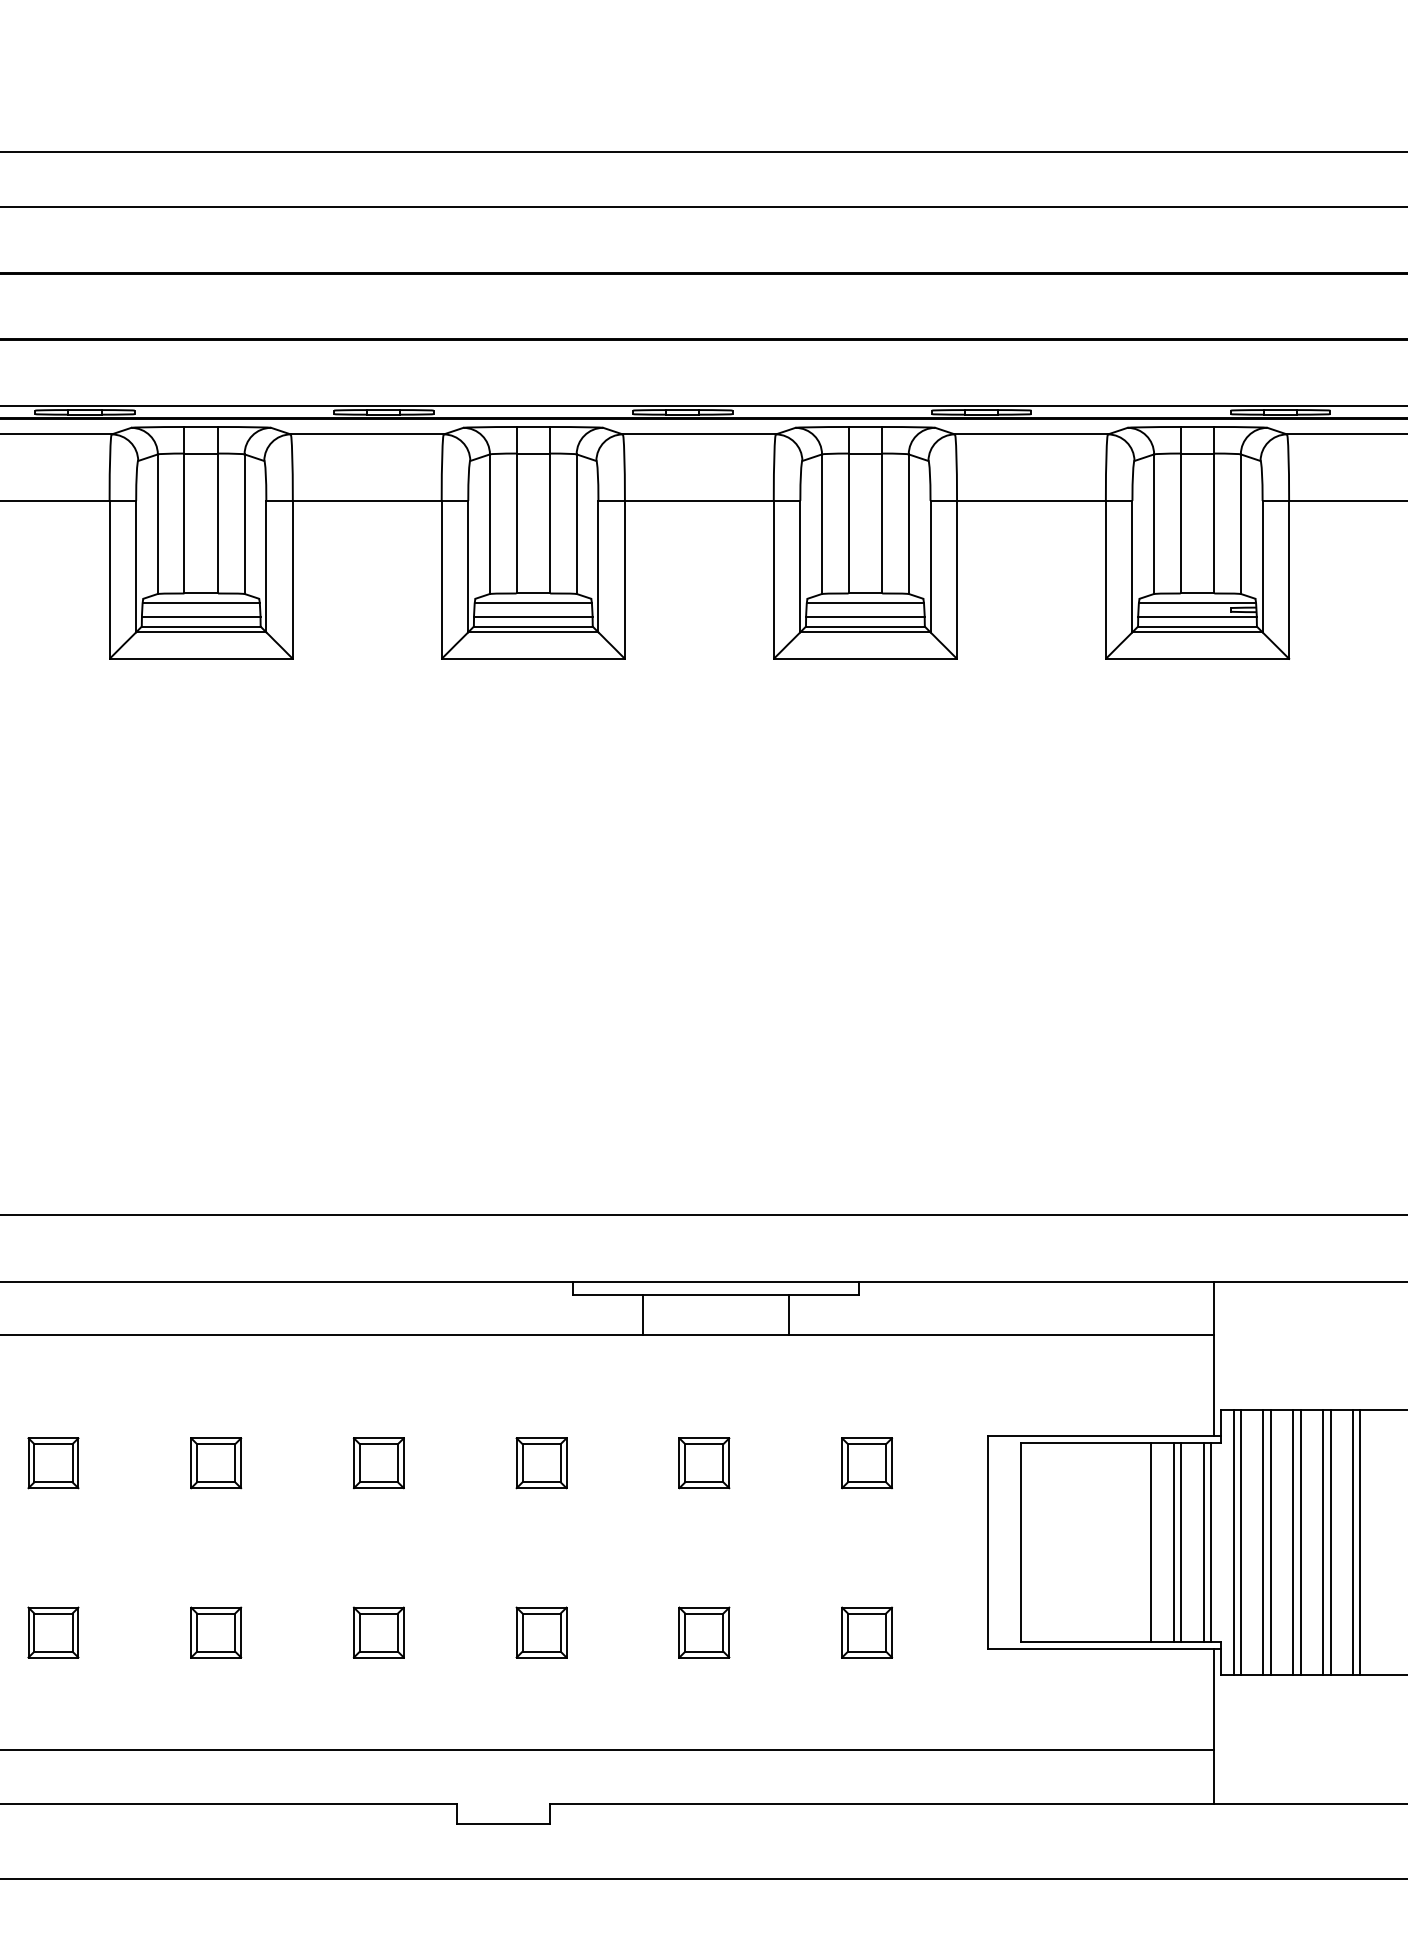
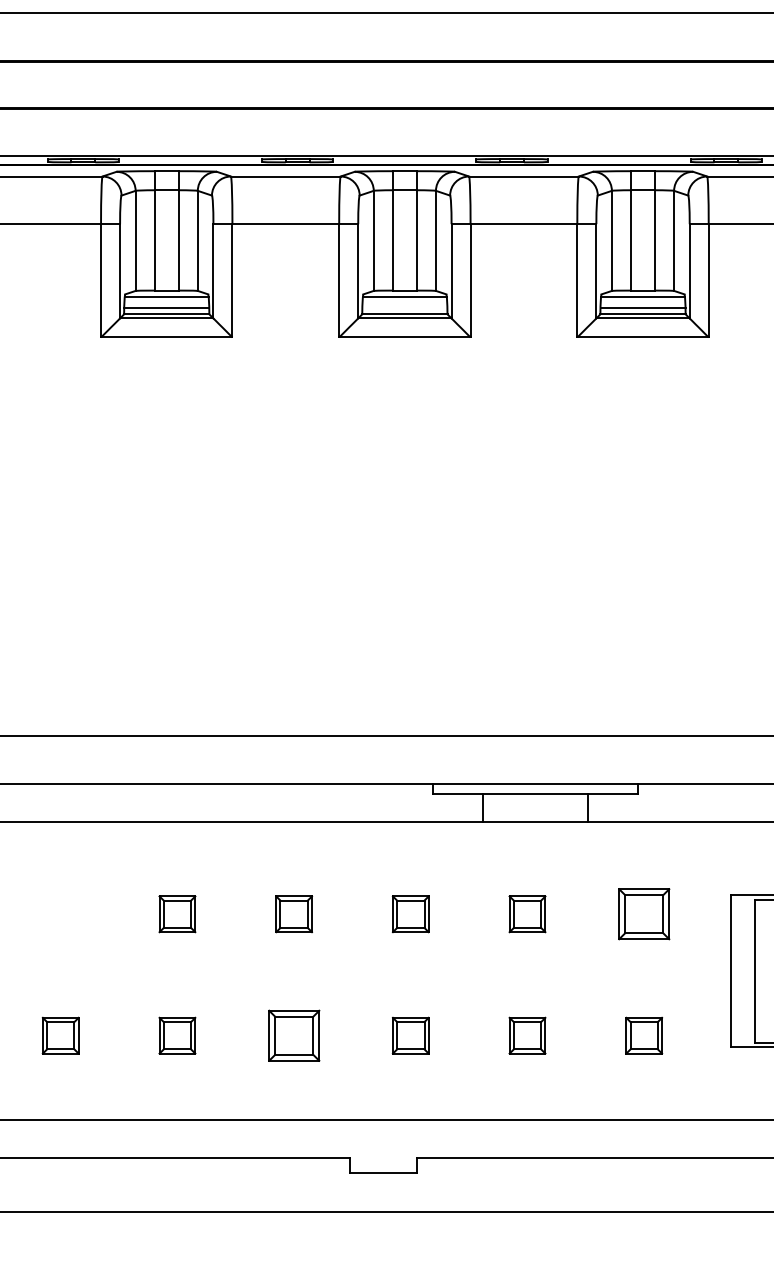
line: (533, 617) -> (405, 307), removed
part: (53, 1463) -> (60, 914), removed
part: (866, 1463) -> (643, 914), size x1.4
part: (378, 1632) -> (293, 1035), size x1.4

